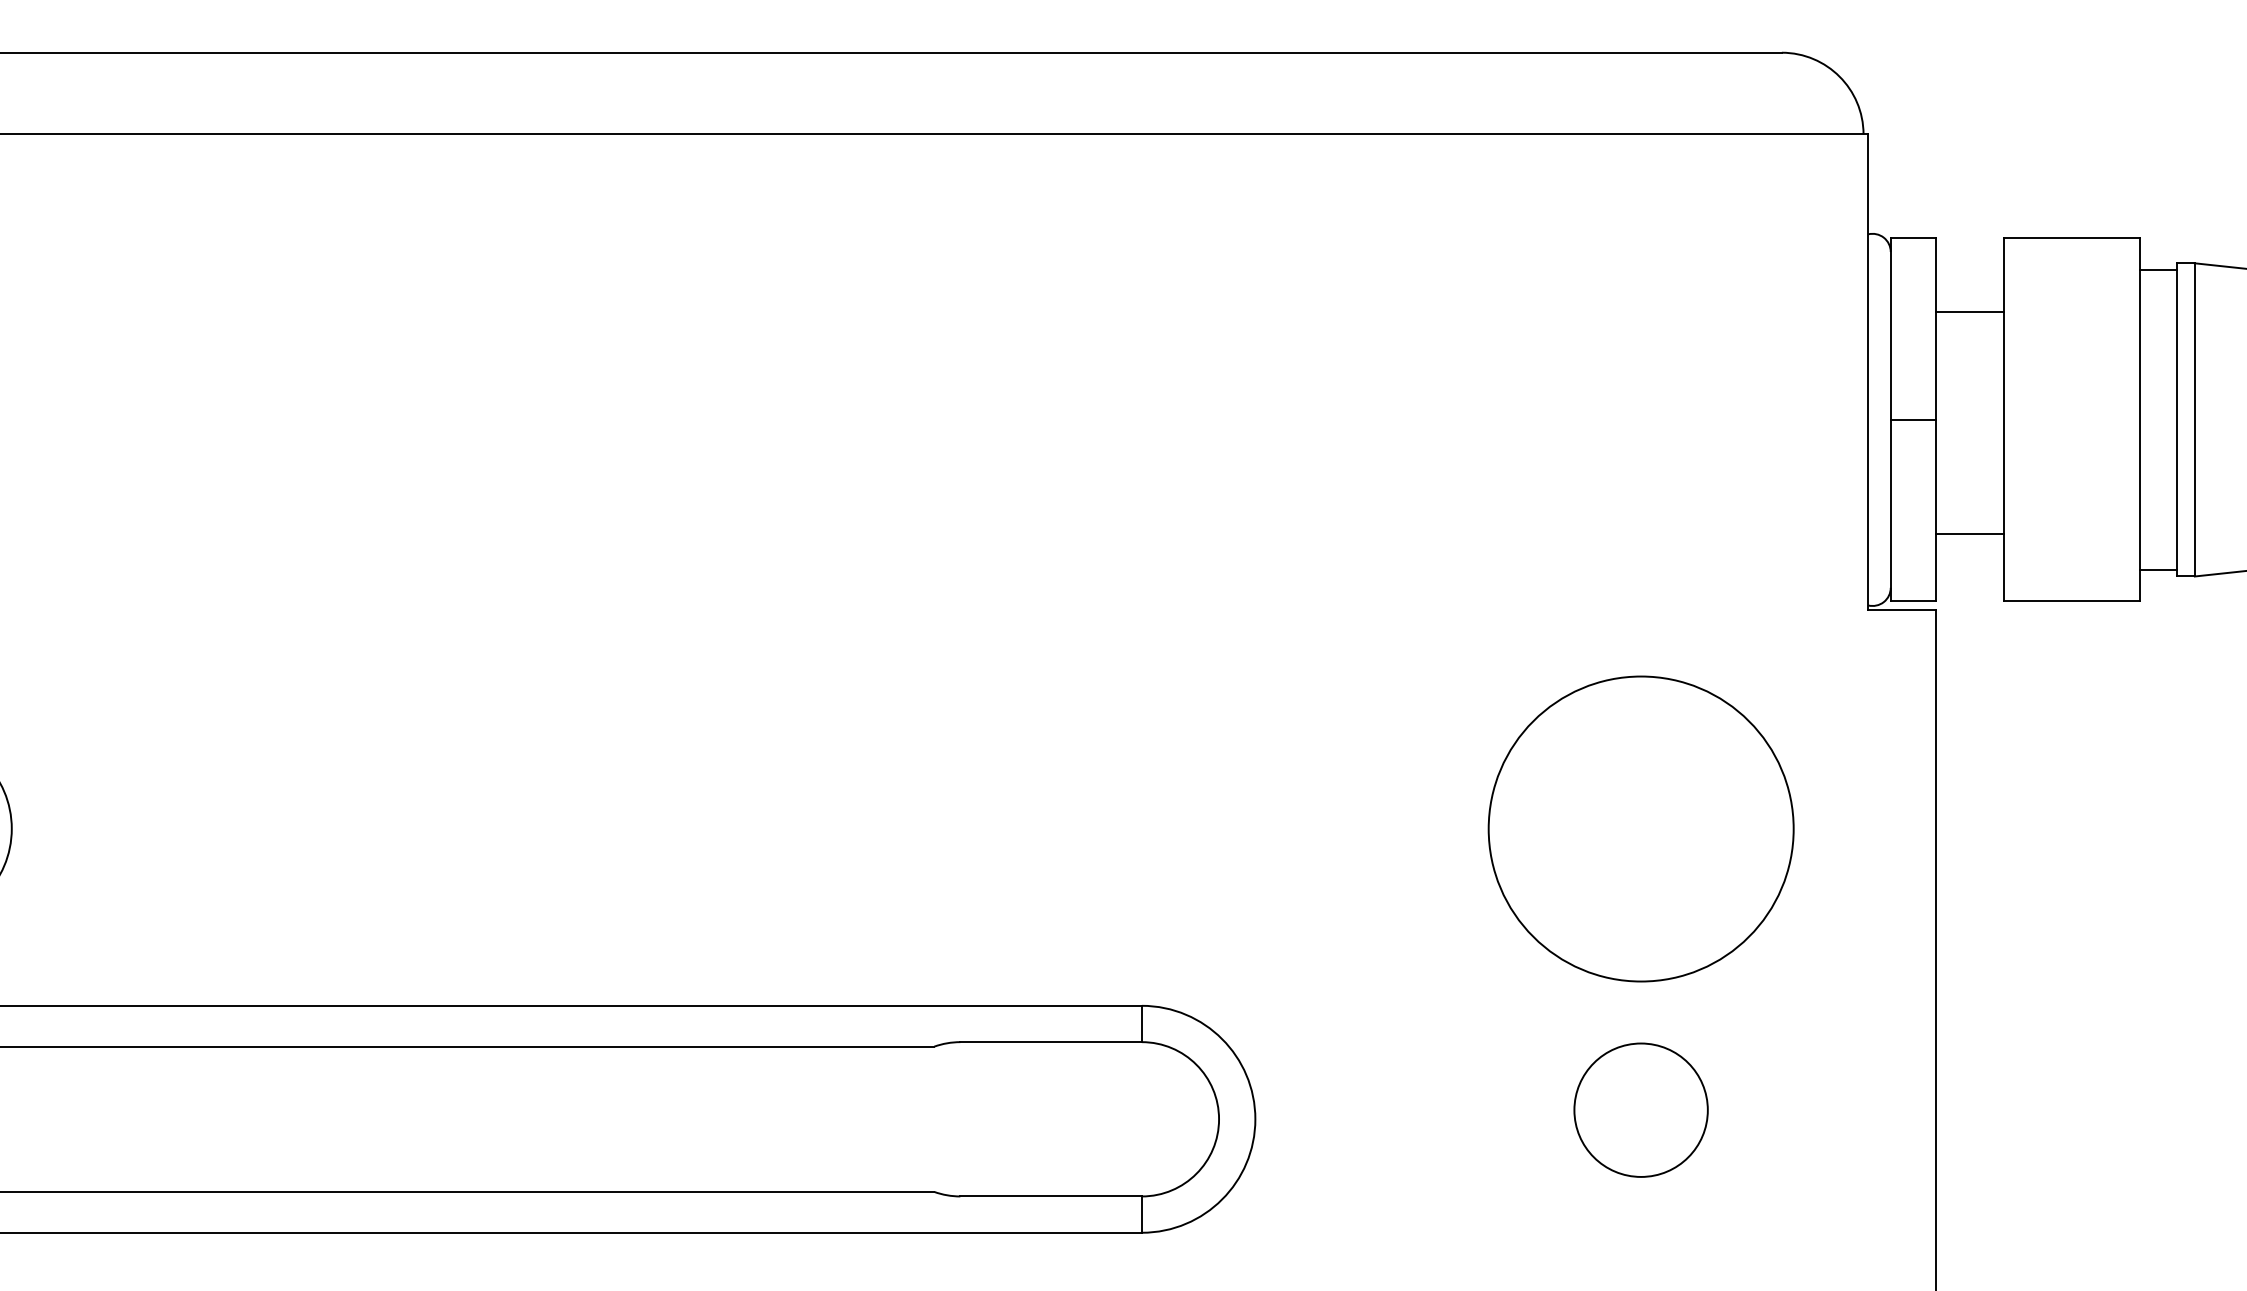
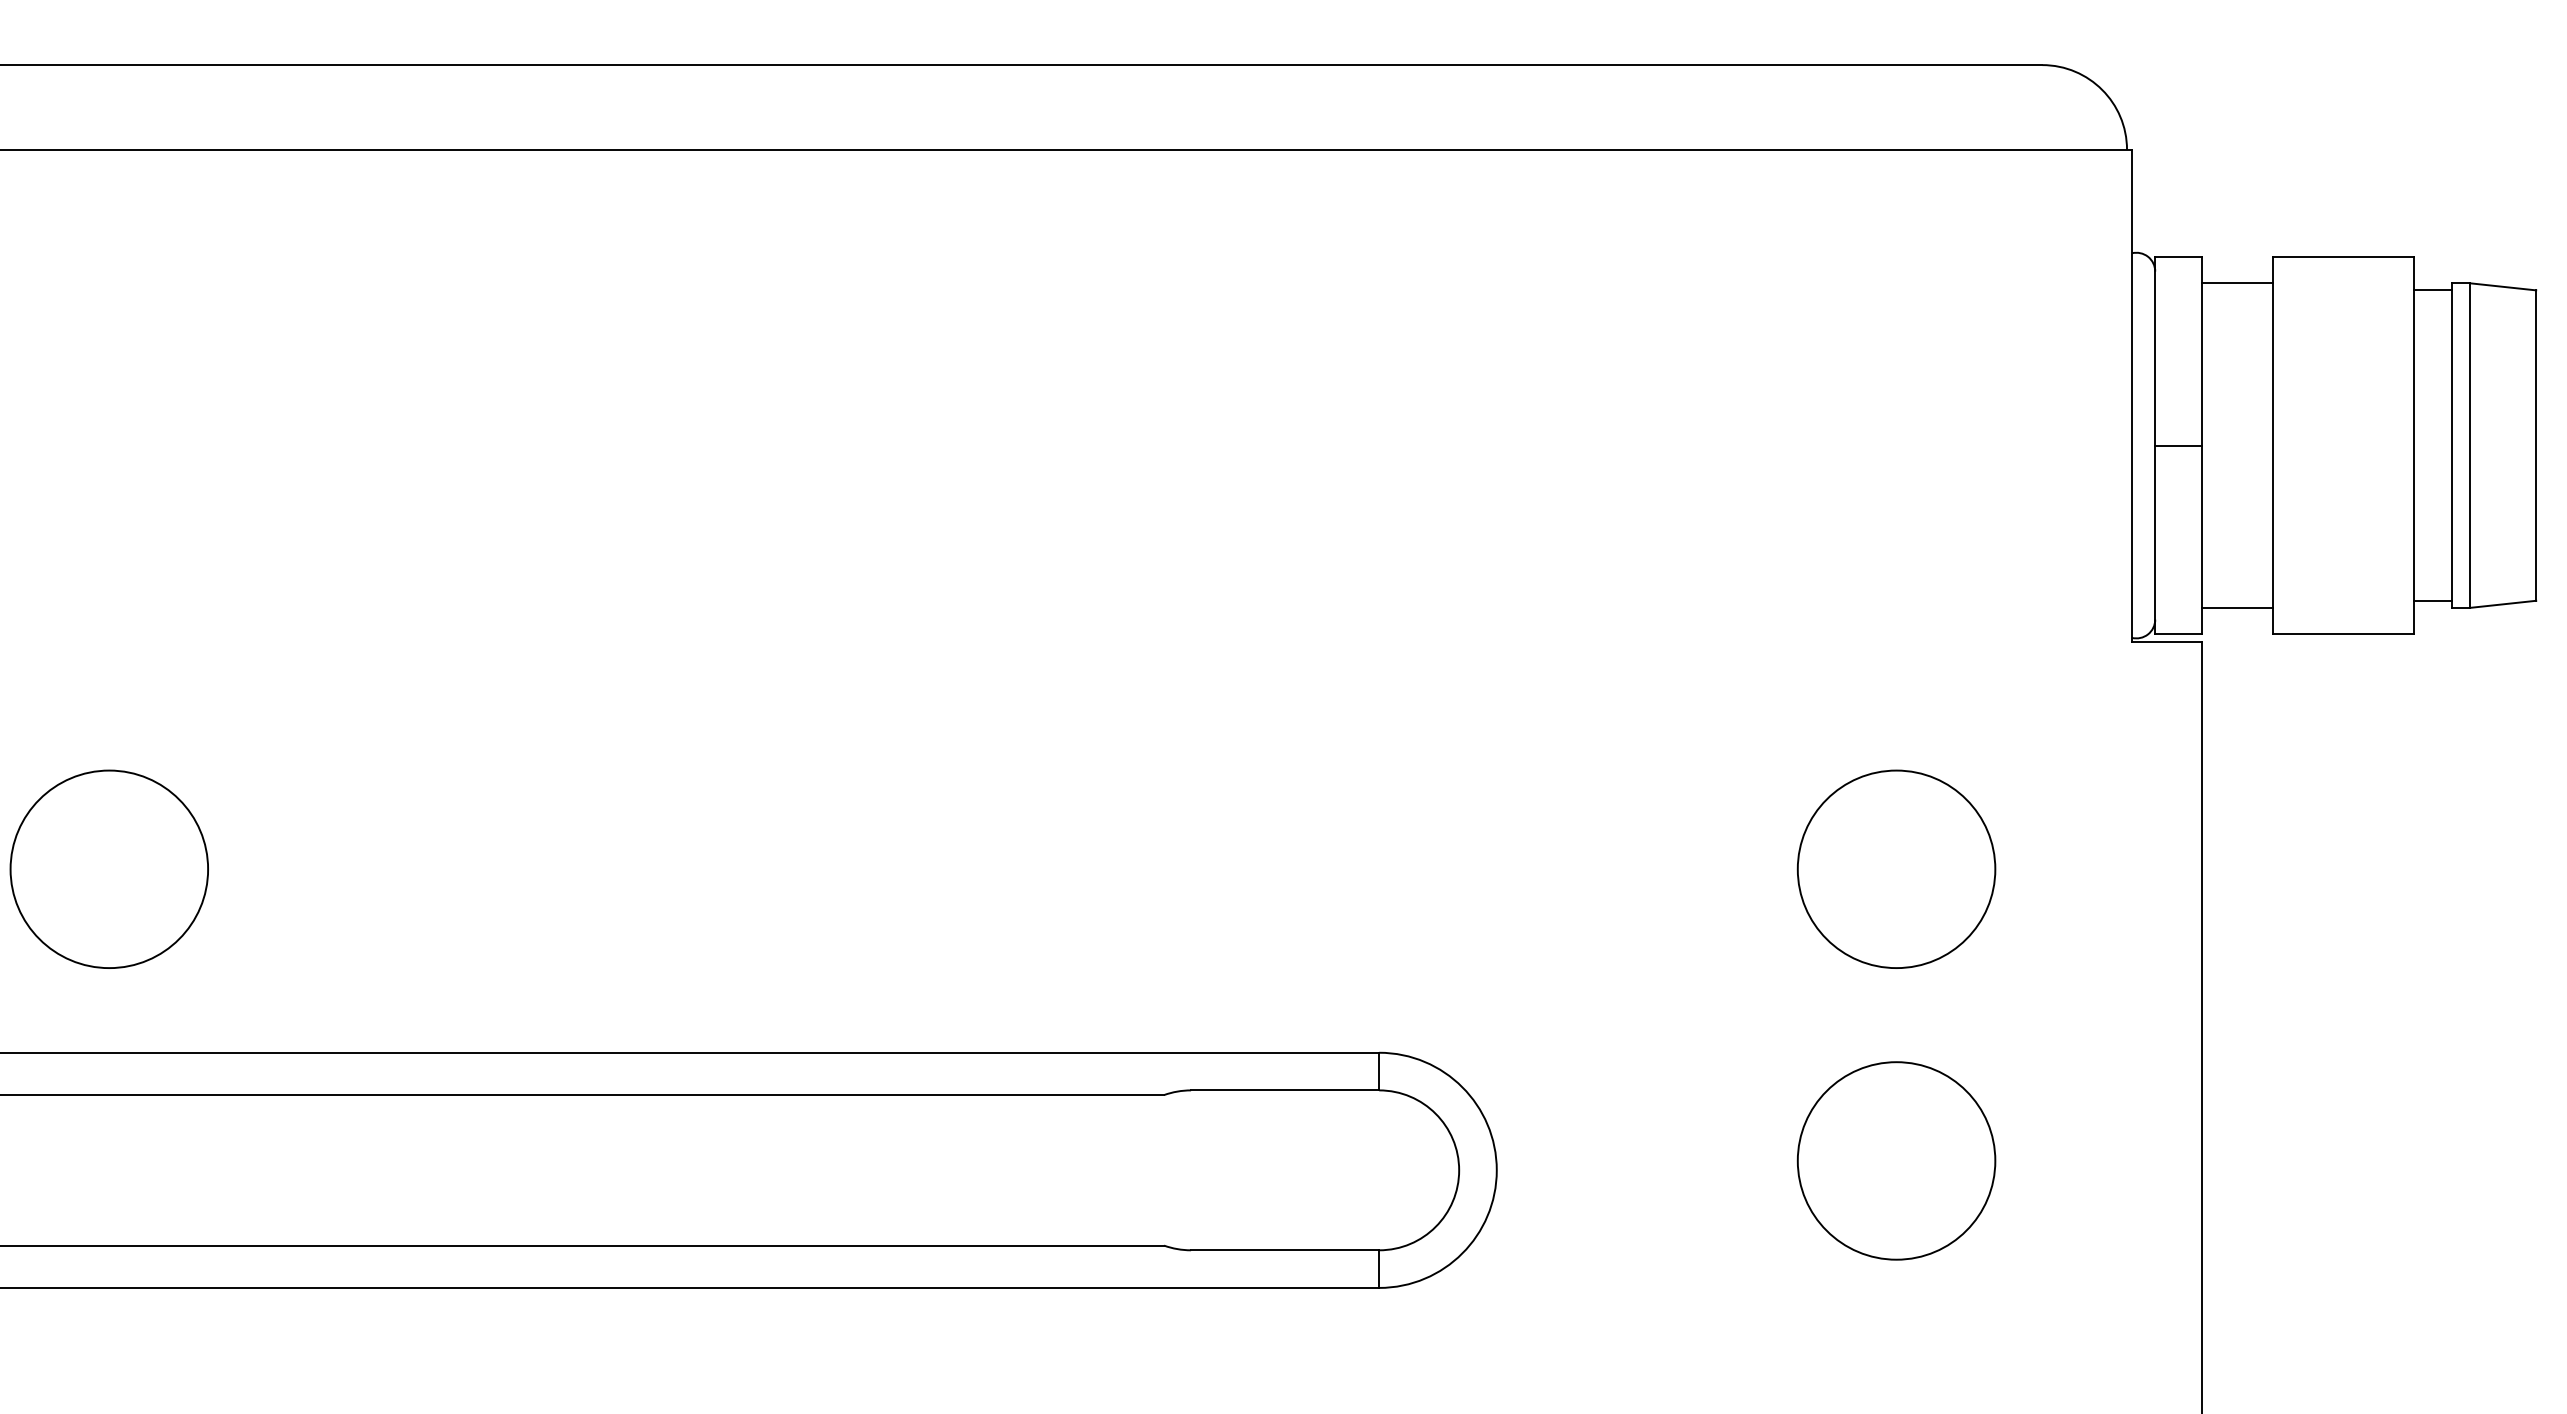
line: (1970, 311) -> (2237, 283), moved
line: (1970, 533) -> (2237, 607), moved
circle: (1641, 828) -> (1896, 868), size x0.62
circle: (1641, 1109) -> (1896, 1160), size x1.43

